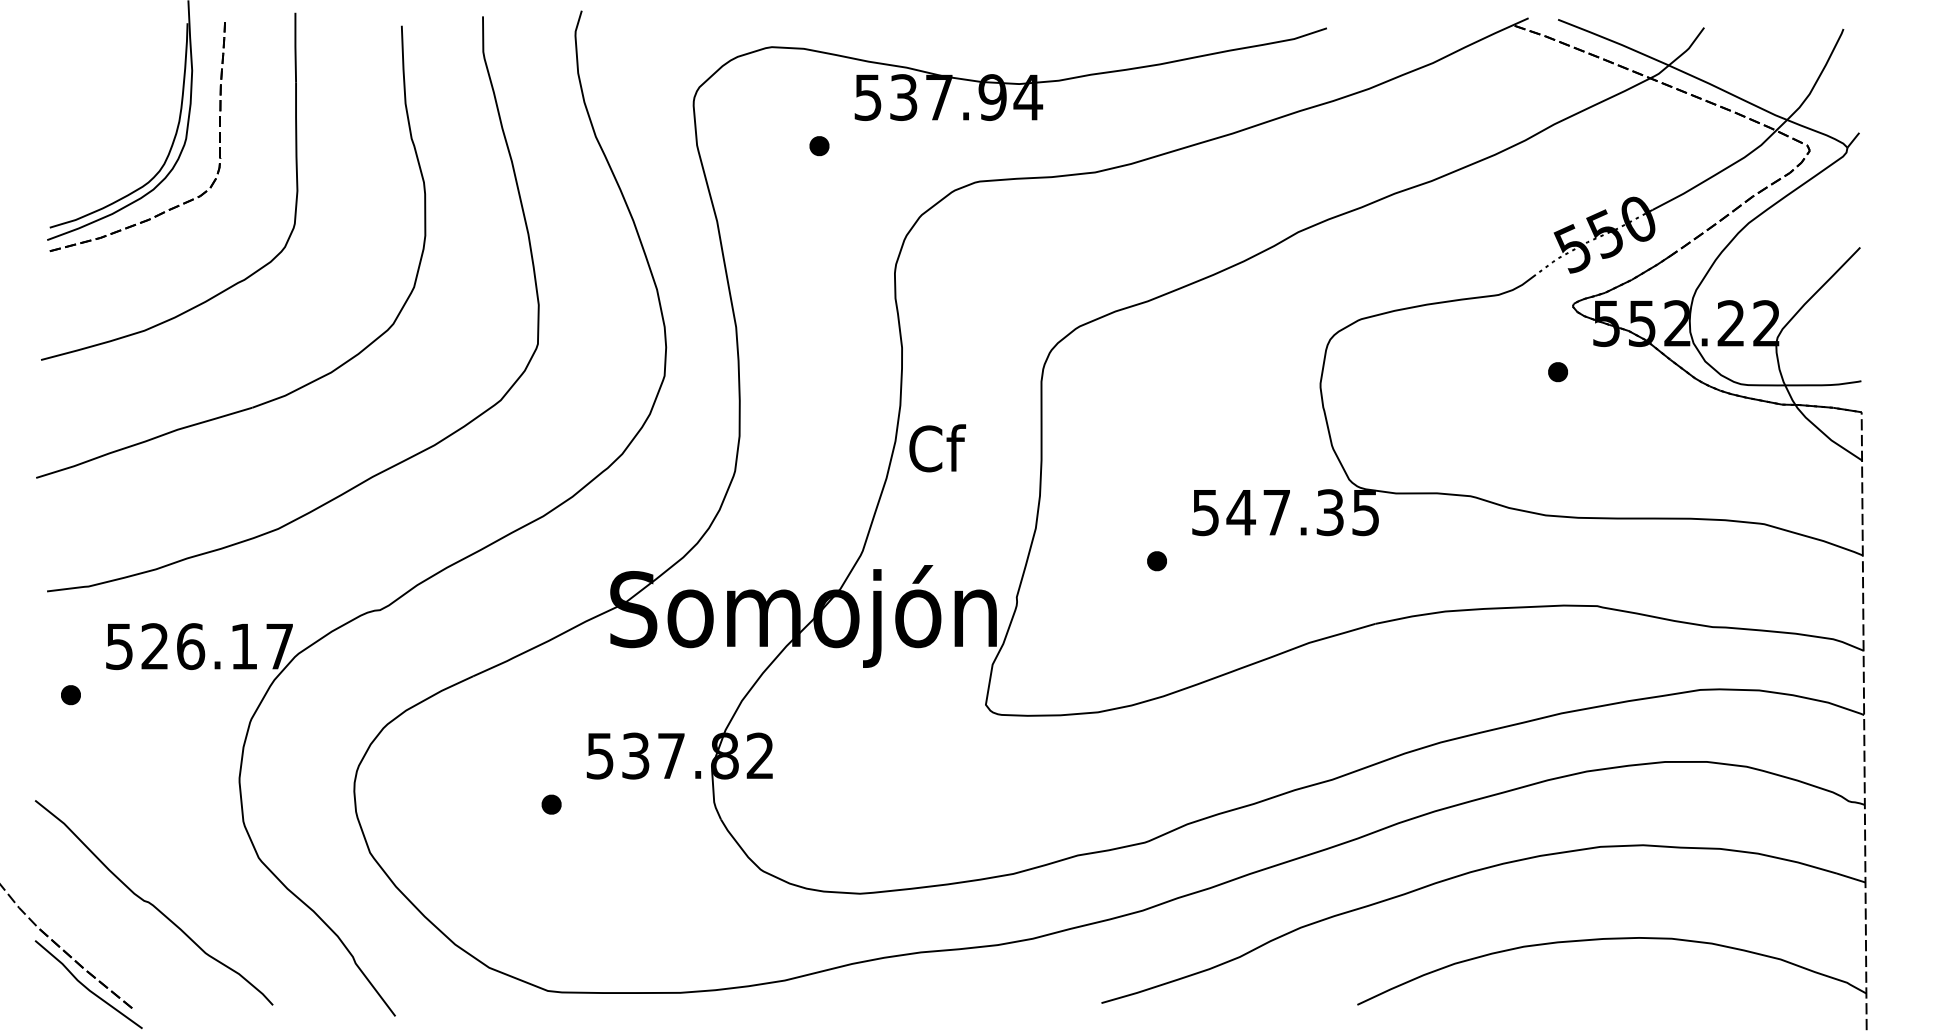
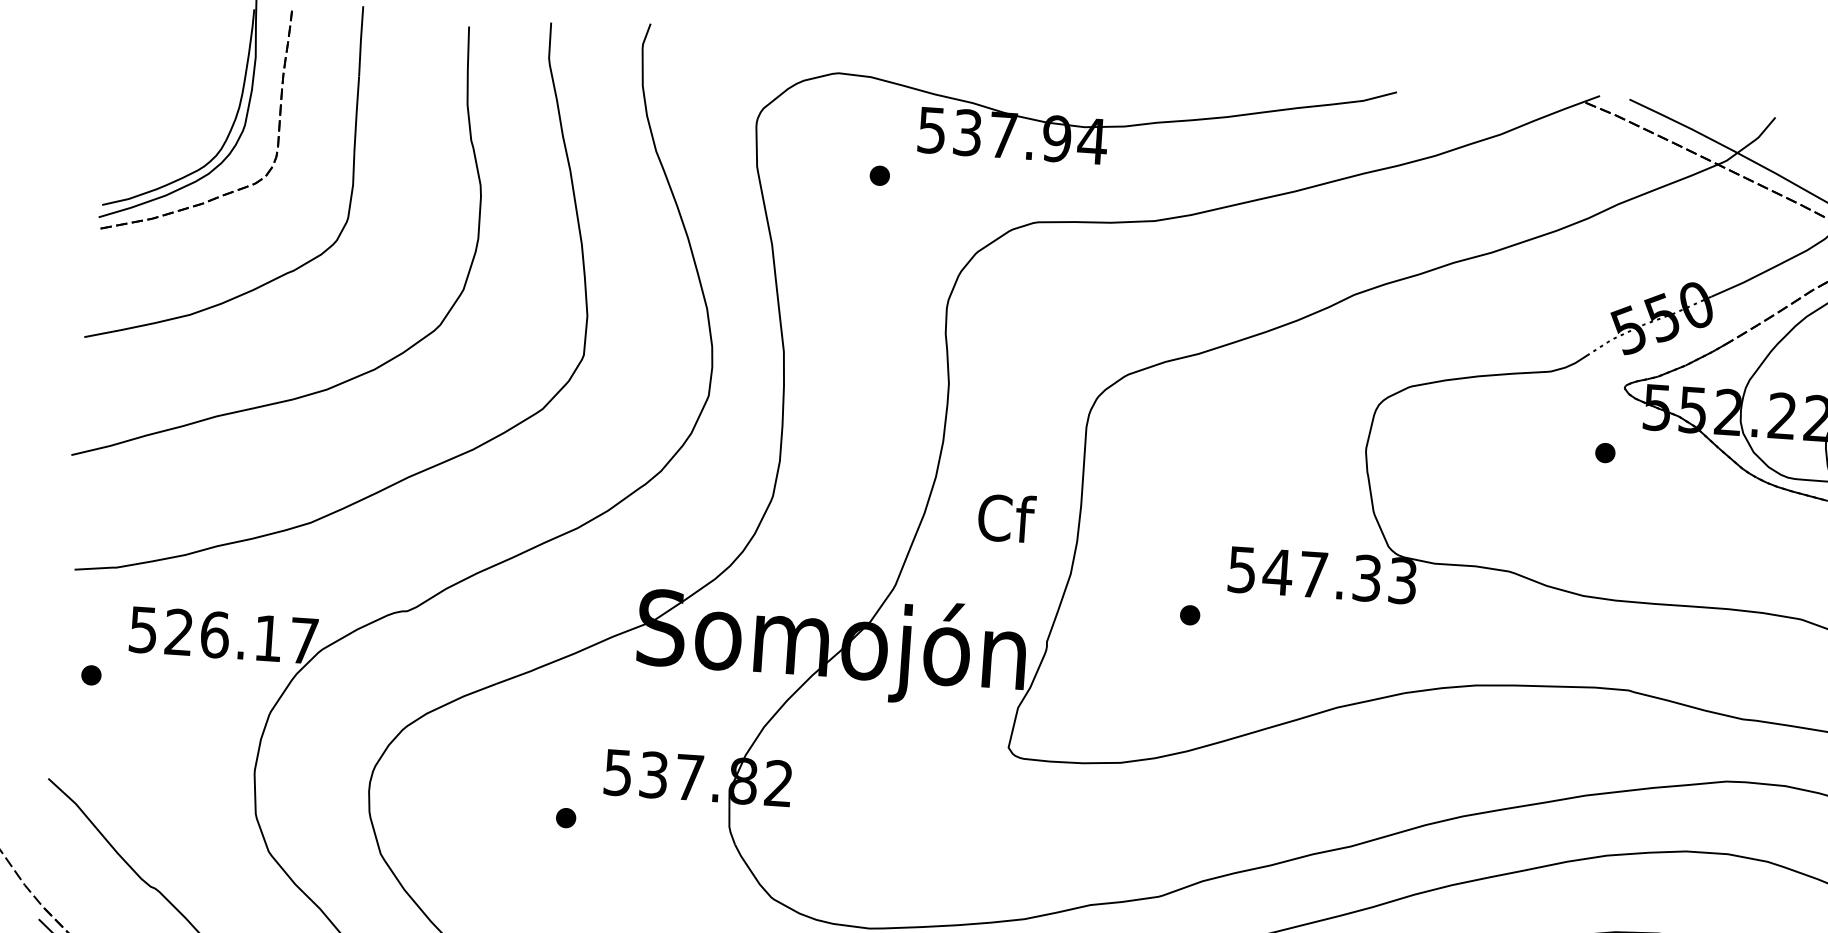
text: (937, 448) -> (1006, 518), moved
text: (1365, 512) -> (1402, 580), 547.35 -> 547.33

